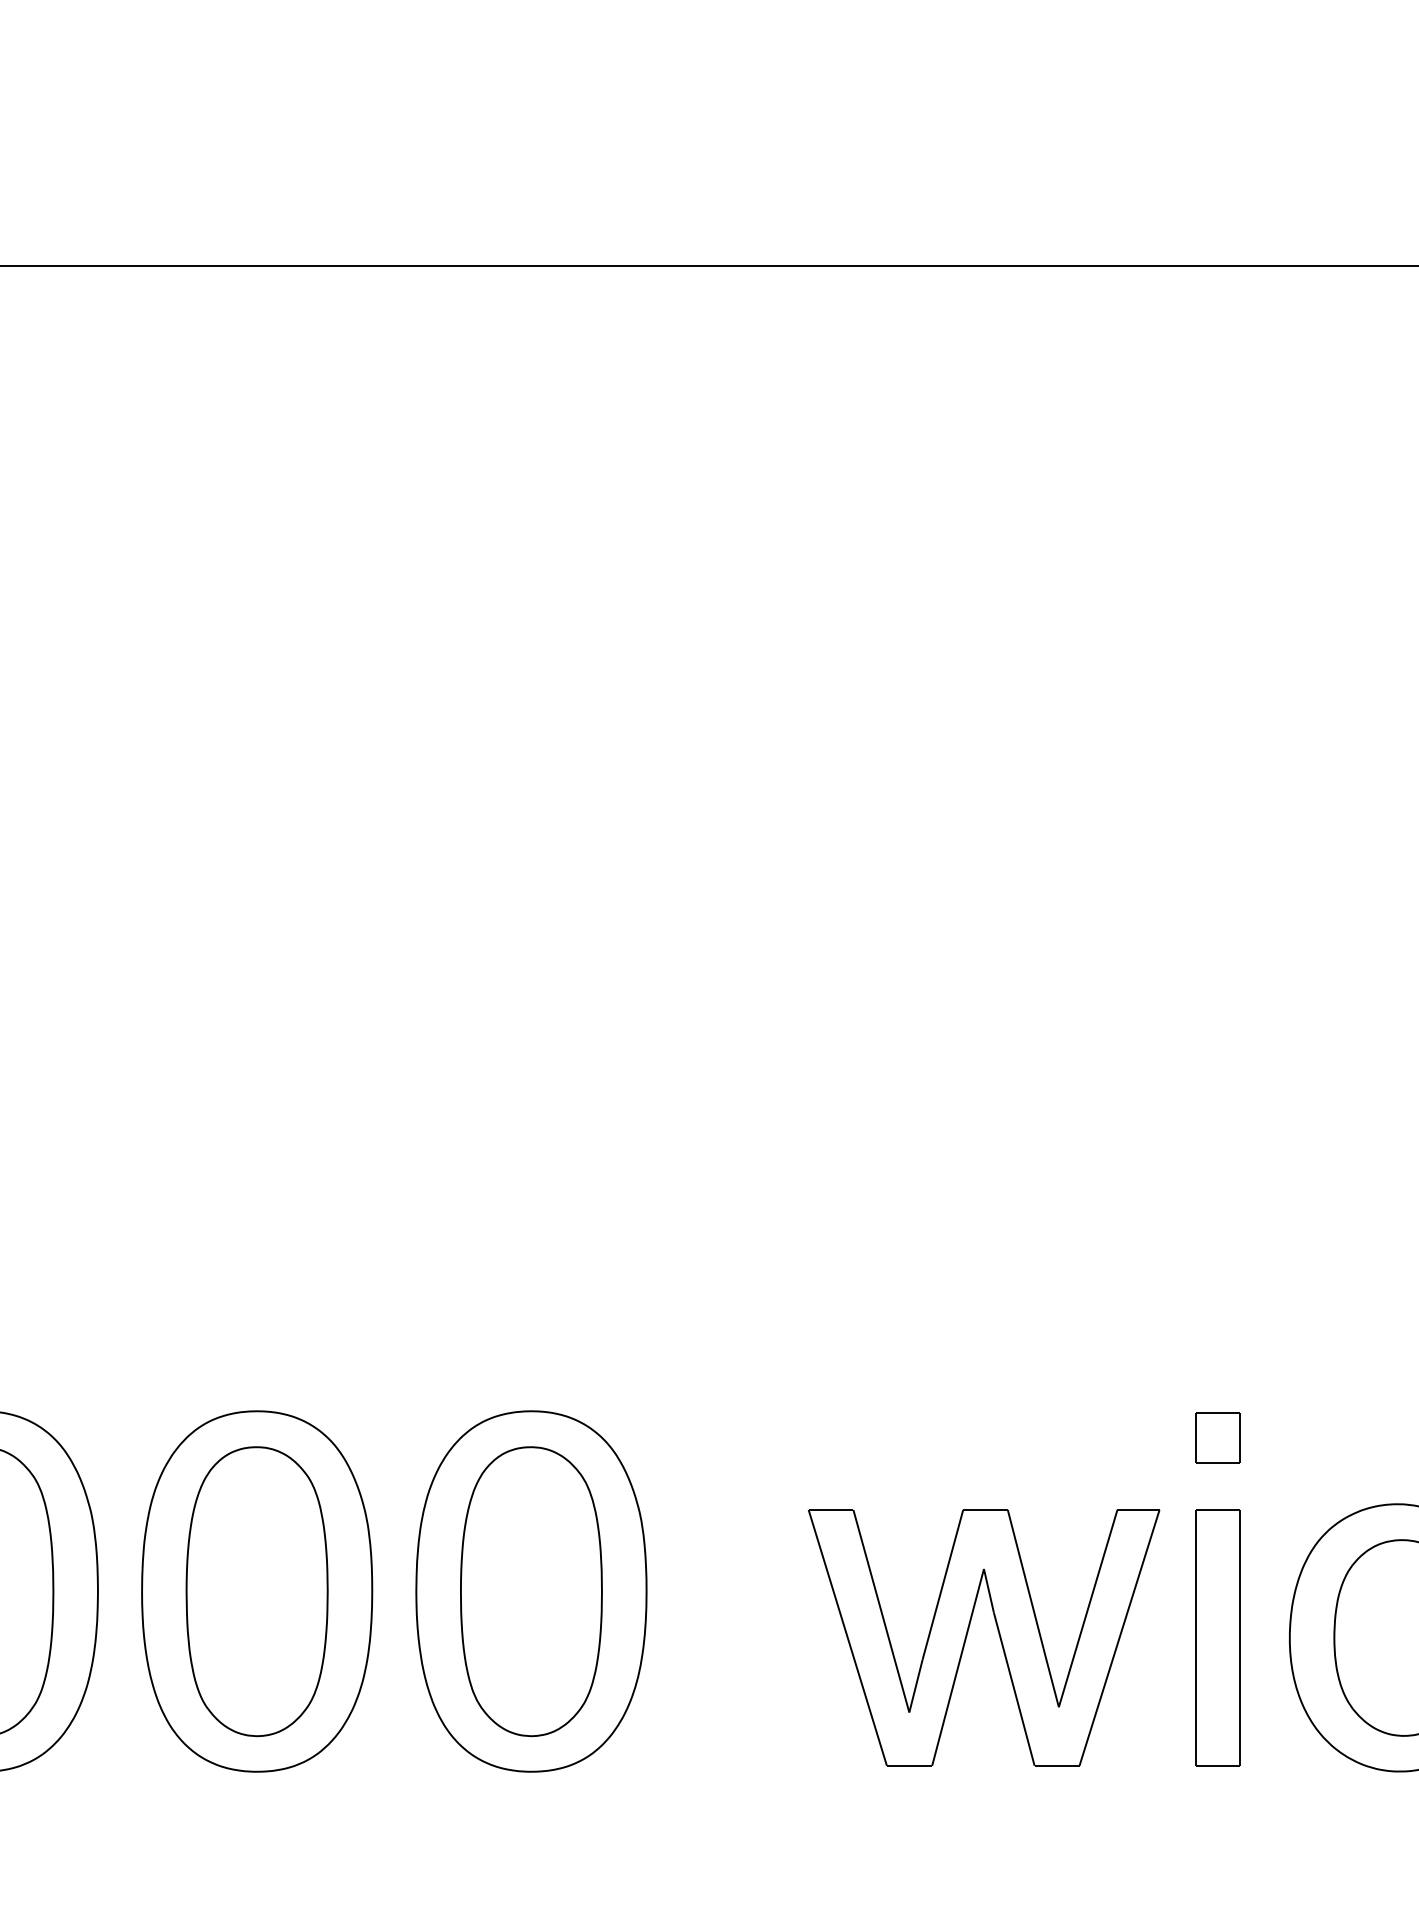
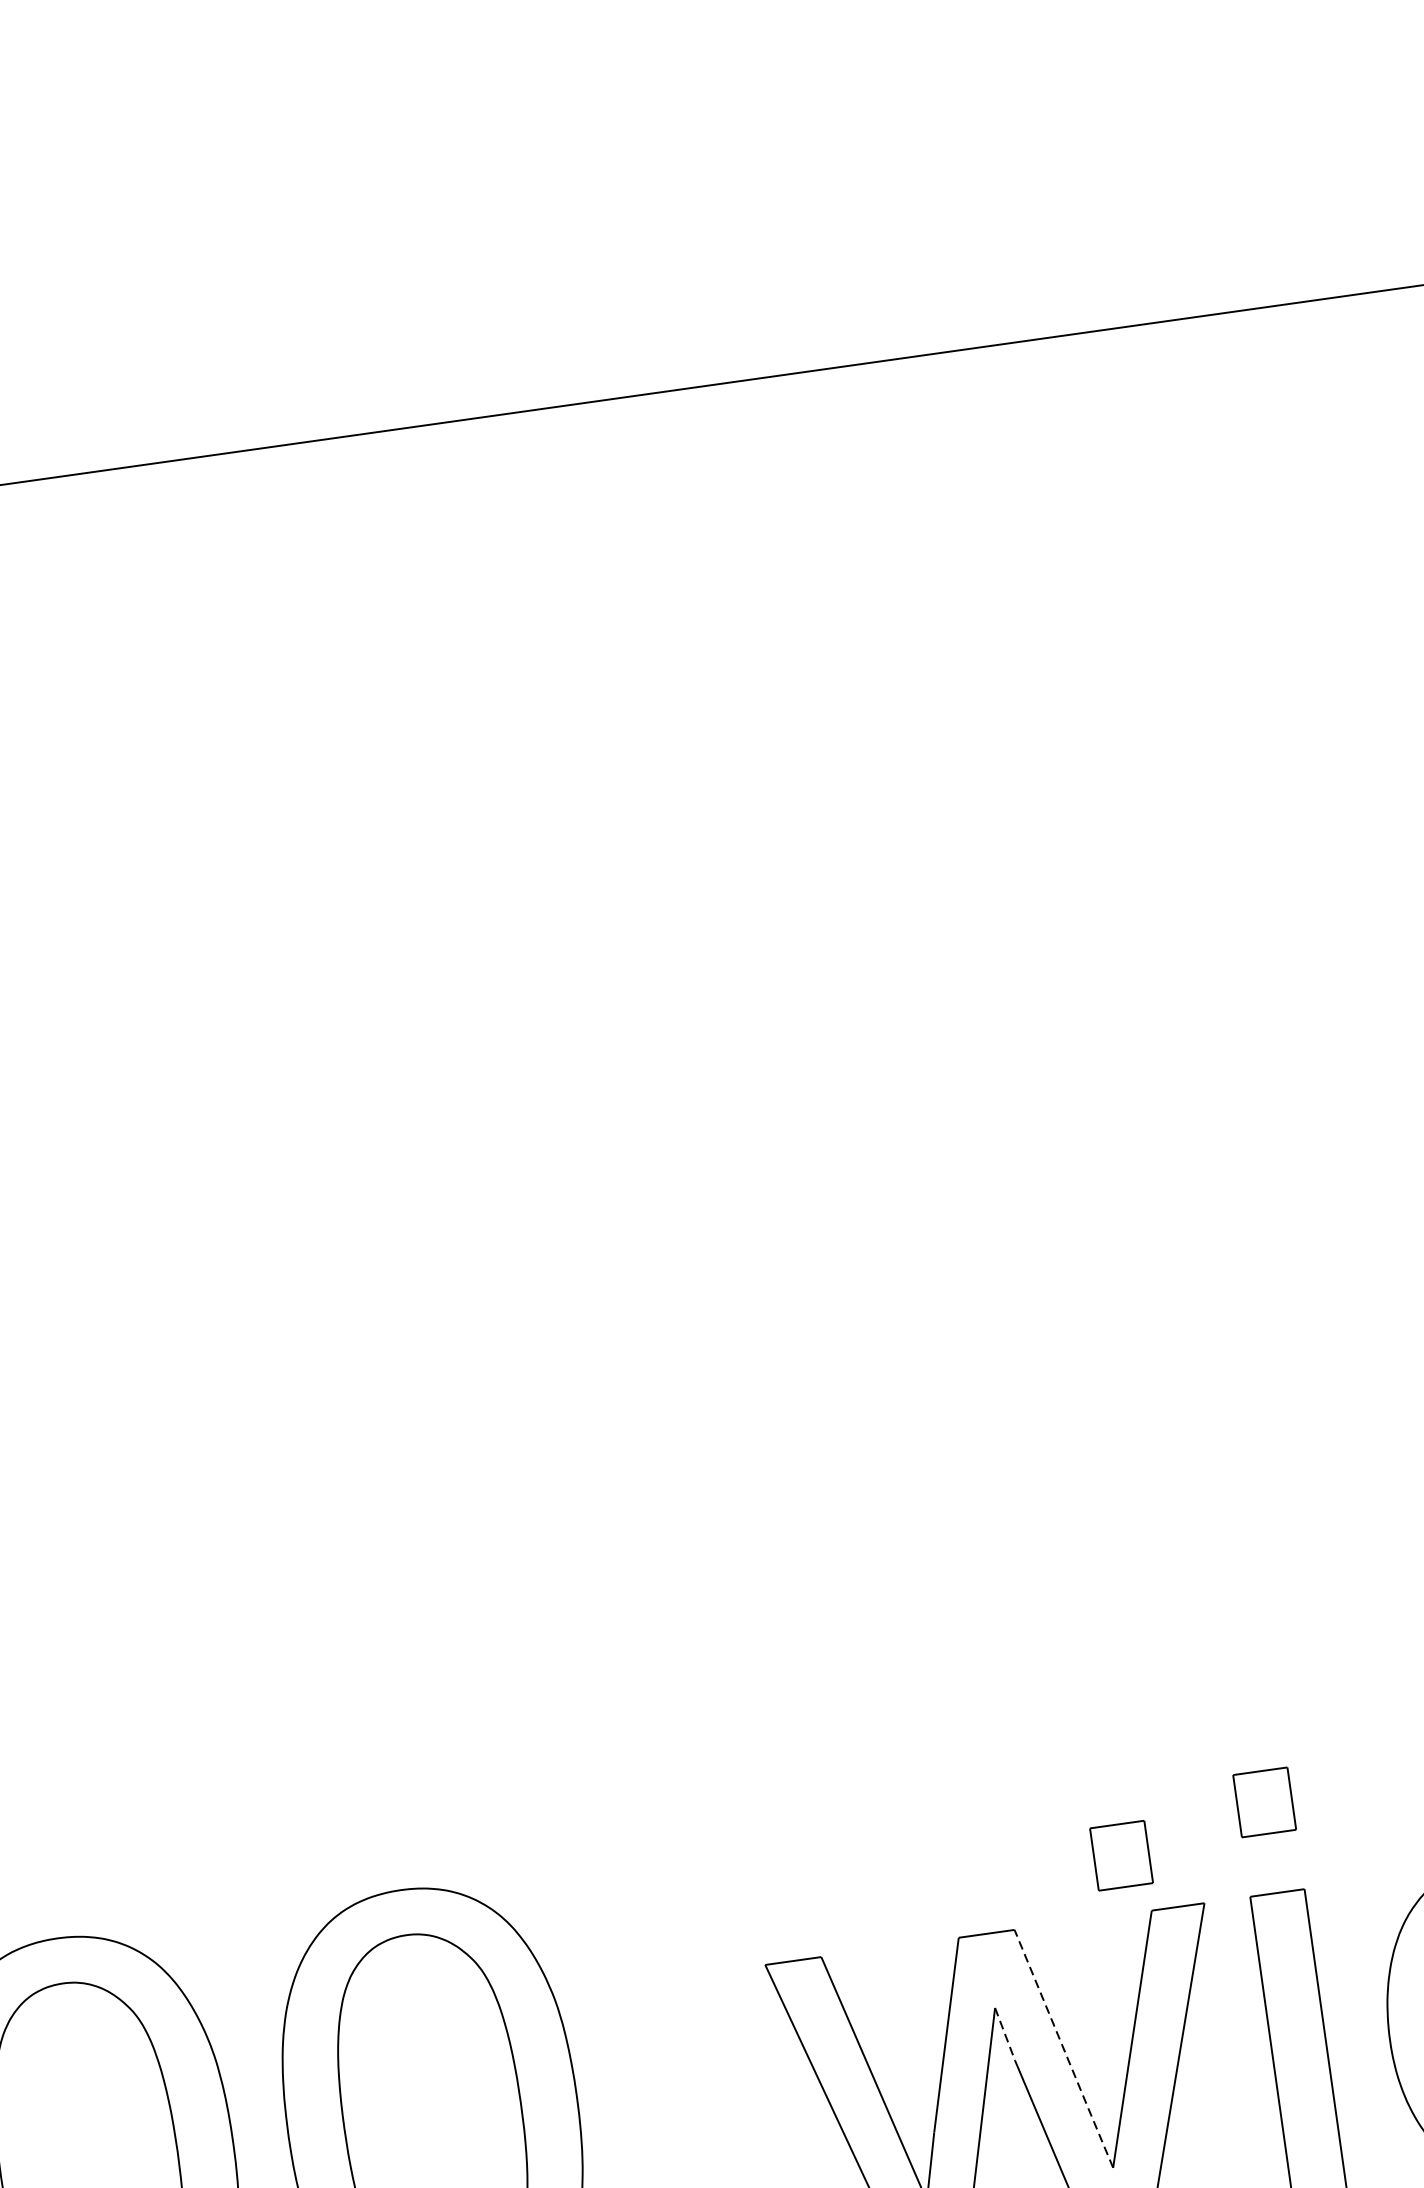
part: (1099, 1463) -> (1121, 1855), added
line: (989, 1591) -> (1005, 2035), solid -> dashed
line: (1033, 1609) -> (1064, 2049), solid -> dashed

